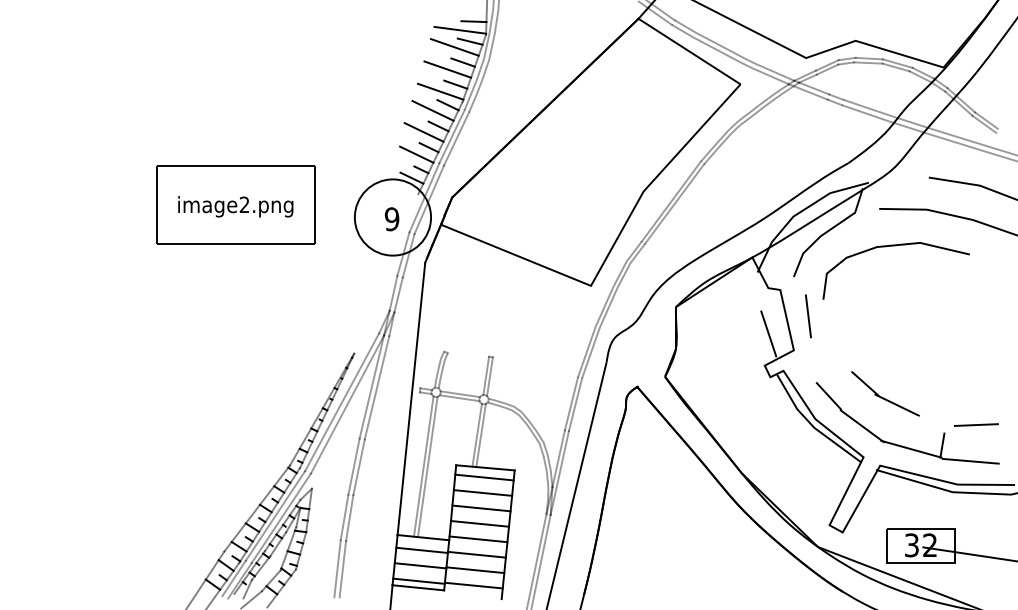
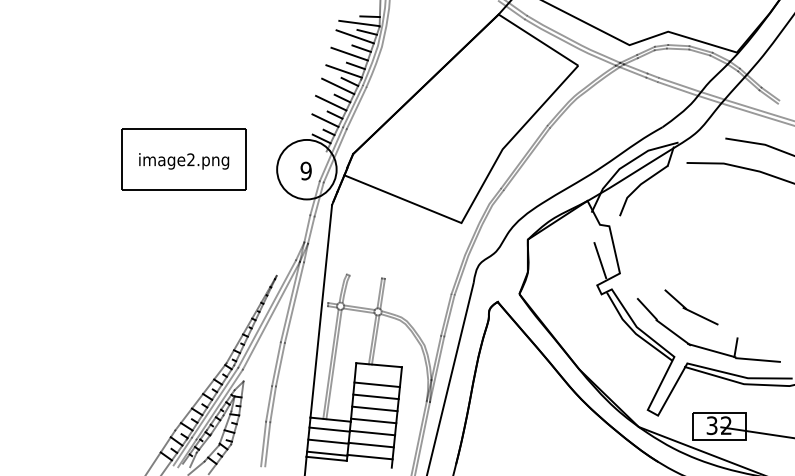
curve: (895, 246) -> (699, 192), removed
line: (808, 315) -> (631, 246), removed
line: (976, 424) -> (762, 331), removed
line: (484, 477) -> (378, 372), removed

